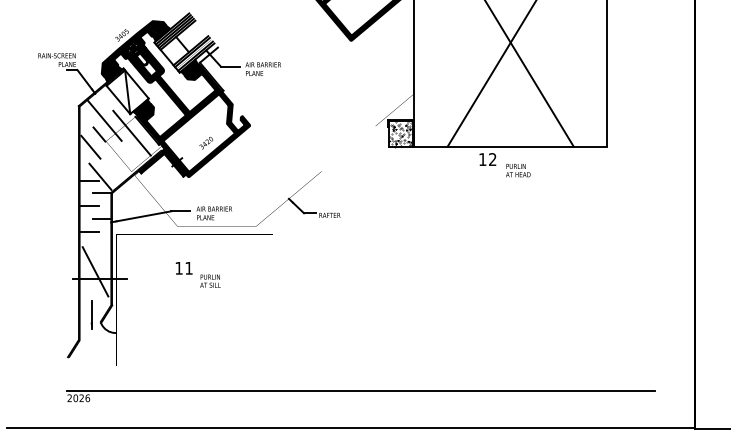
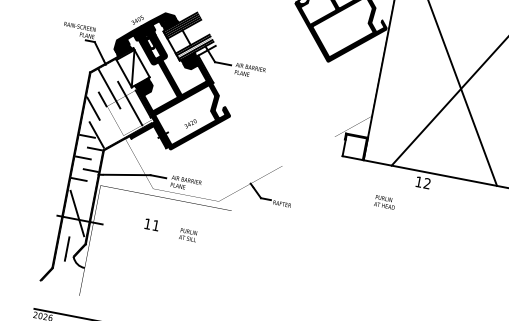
hatch: (400, 134) -> (354, 147), removed
text: (518, 170) -> (385, 202), moved
text: (210, 280) -> (188, 234), moved

